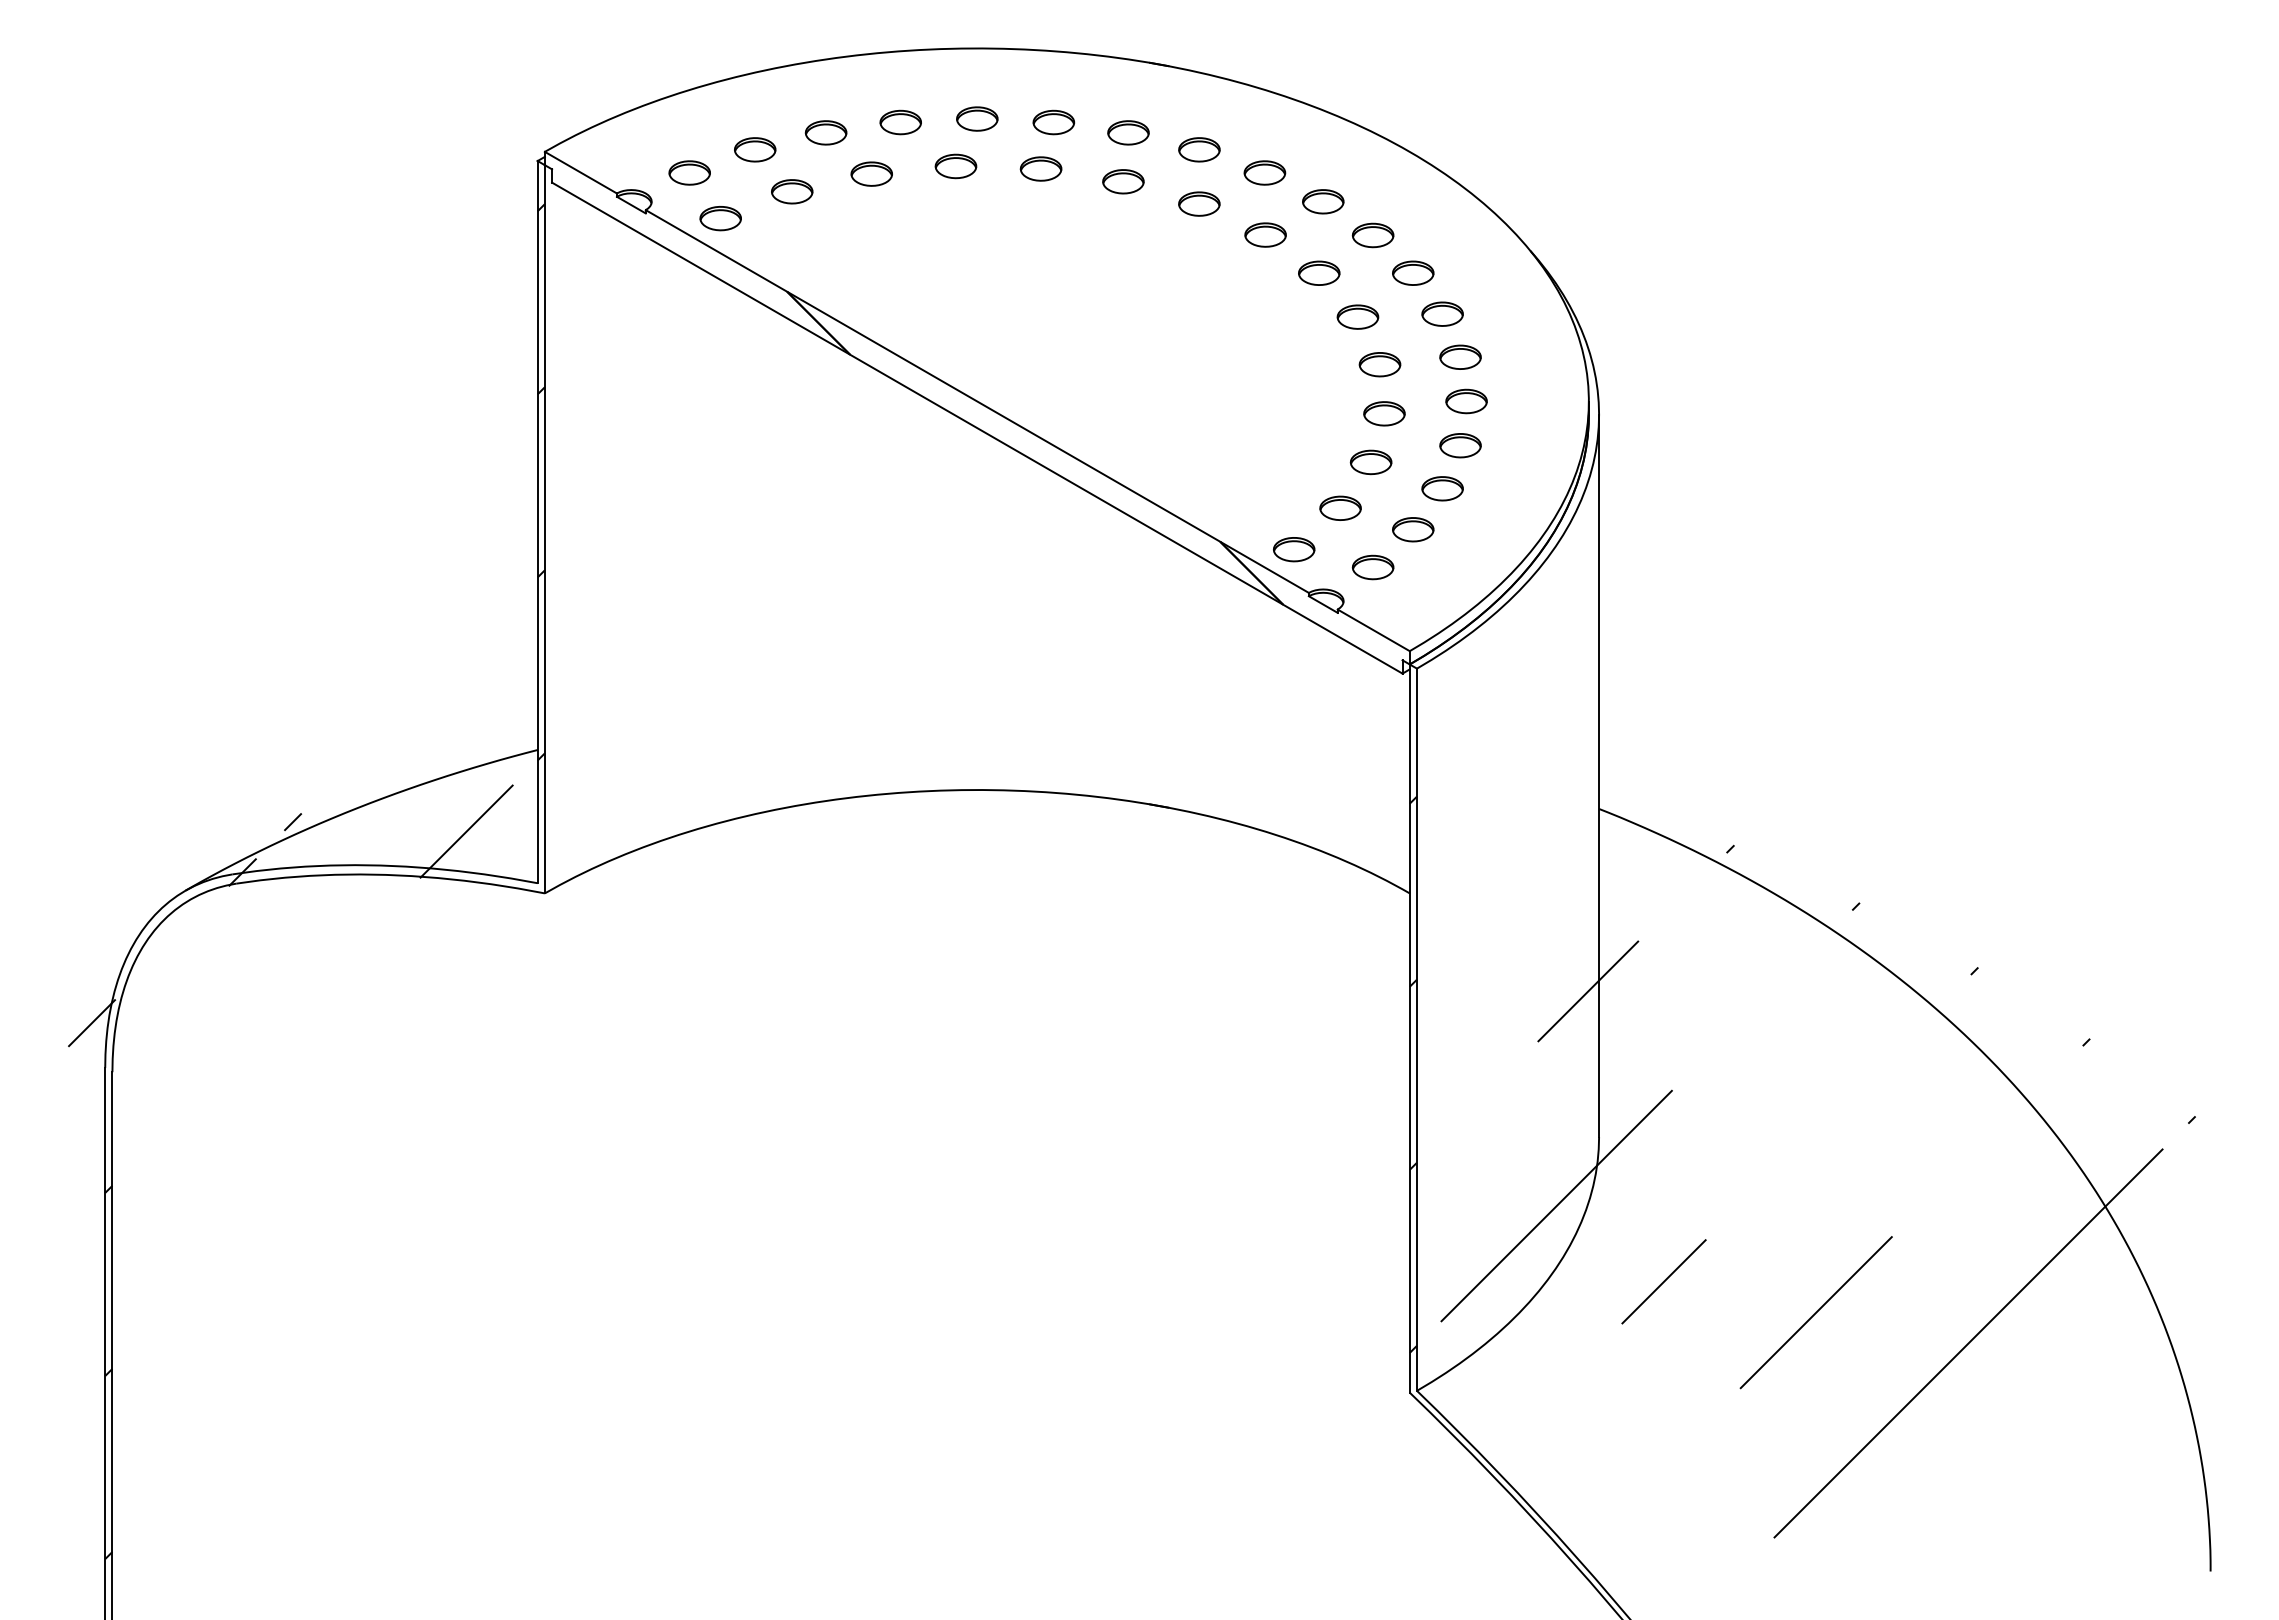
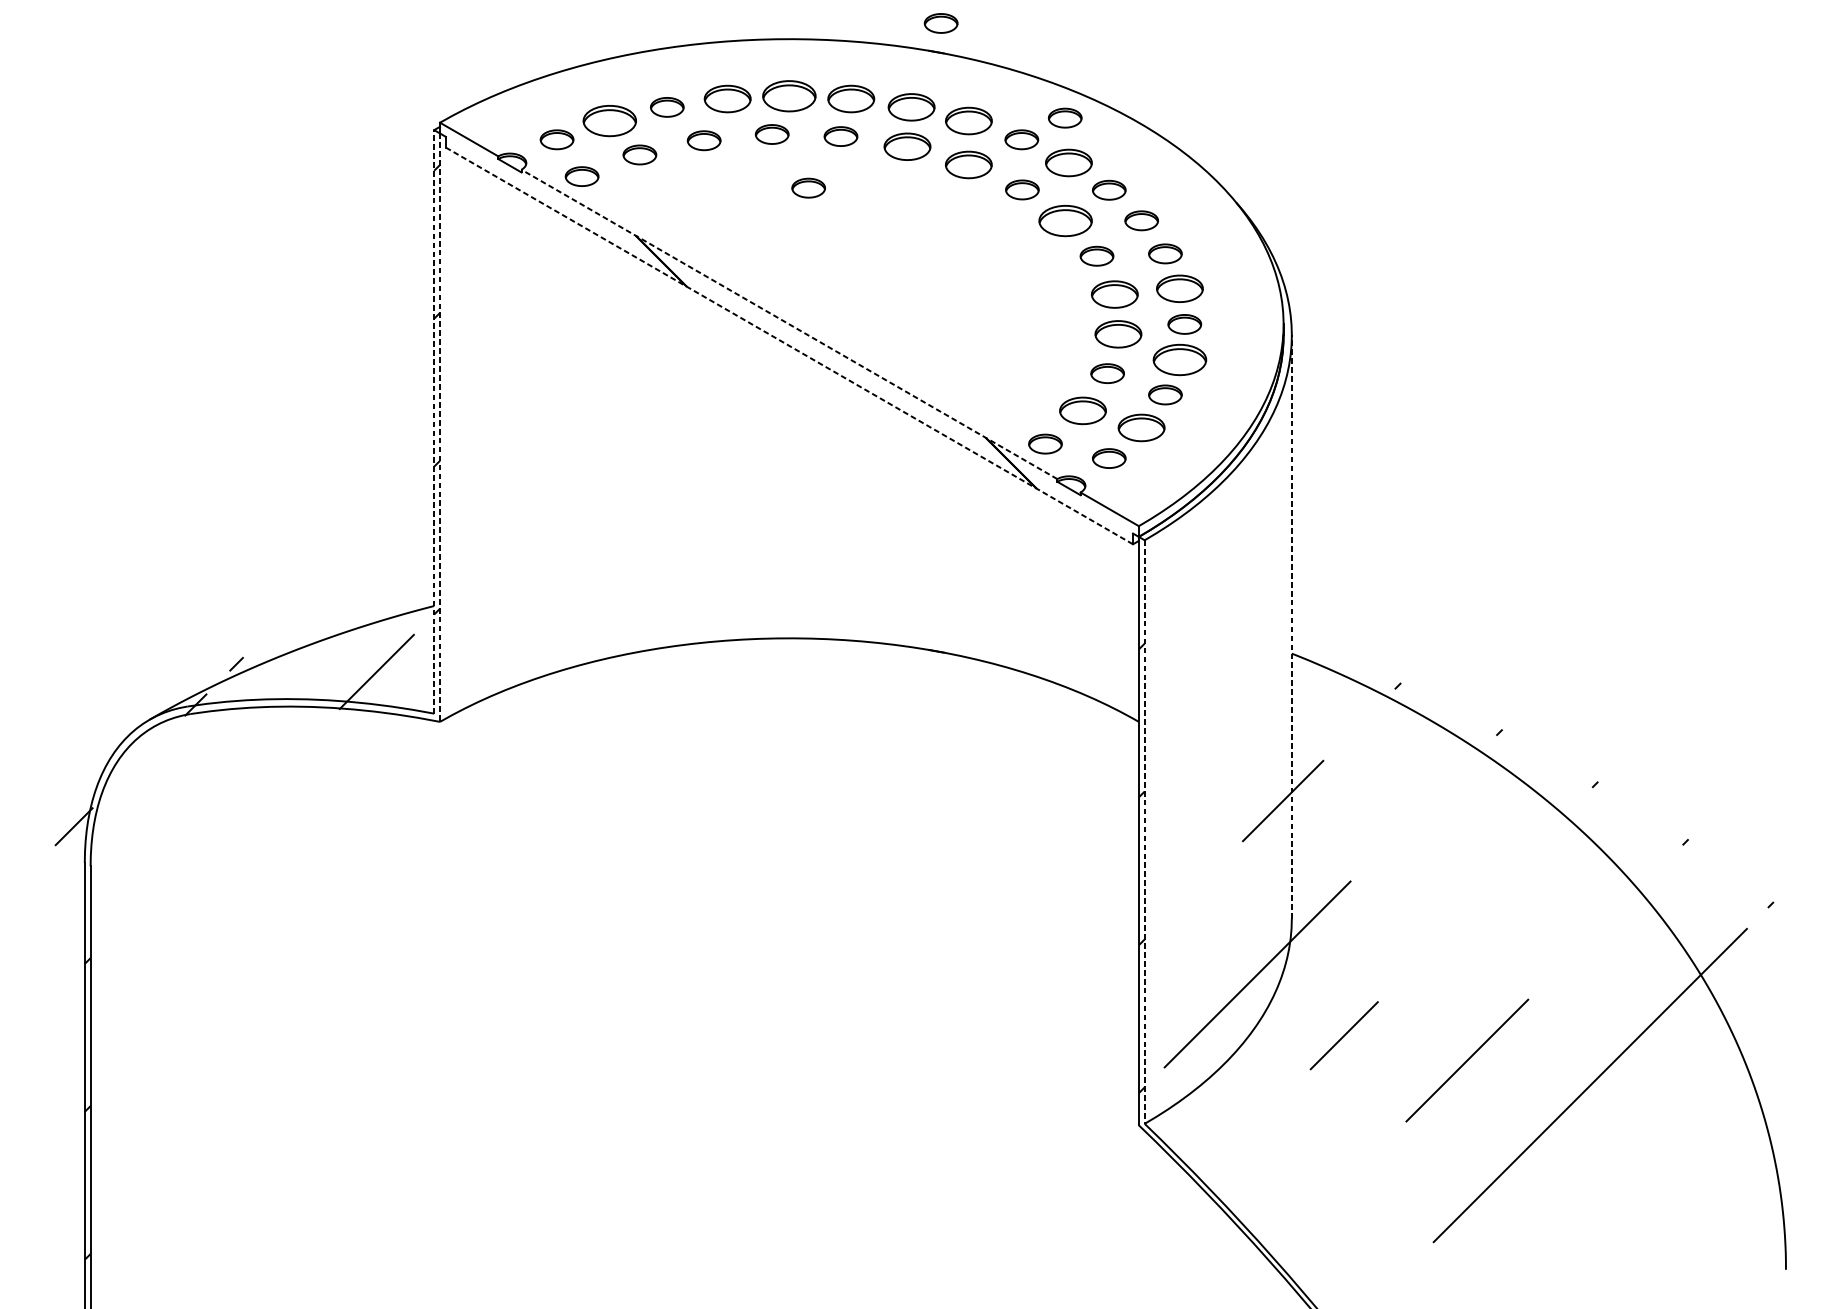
part: (1164, 28) -> (940, 23), added
part: (977, 118) -> (789, 95), size x1.6
part: (900, 122) -> (727, 98), size x1.4
part: (1053, 122) -> (851, 98), size x1.4
part: (1128, 132) -> (911, 107), size x1.4
part: (1318, 145) -> (1065, 117), added
part: (755, 149) -> (610, 120), size x1.6
part: (1199, 149) -> (968, 120), size x1.4
part: (1123, 181) -> (907, 146), size x1.4
part: (1323, 201) -> (1069, 162), size x1.4
part: (1199, 203) -> (968, 164), size x1.4
part: (1000, 232) -> (808, 187), added
part: (1319, 272) -> (1065, 220), size x1.6
part: (1460, 356) -> (1179, 288), size x1.4
part: (1379, 364) -> (1114, 294), size x1.4
line: (977, 401) -> (789, 324), solid -> dashed
part: (1384, 413) -> (1118, 334), size x1.4
line: (977, 428) -> (789, 346), solid -> dashed
part: (1460, 445) -> (1179, 359), size x1.6
part: (1340, 507) -> (1082, 410), size x1.4
line: (537, 521) -> (434, 421), solid -> dashed
line: (544, 529) -> (439, 427), solid -> dashed
part: (1413, 529) -> (1141, 427), size x1.4
line: (1599, 775) -> (1292, 626), solid -> dashed
line: (1416, 1030) -> (1144, 832), solid -> dashed

